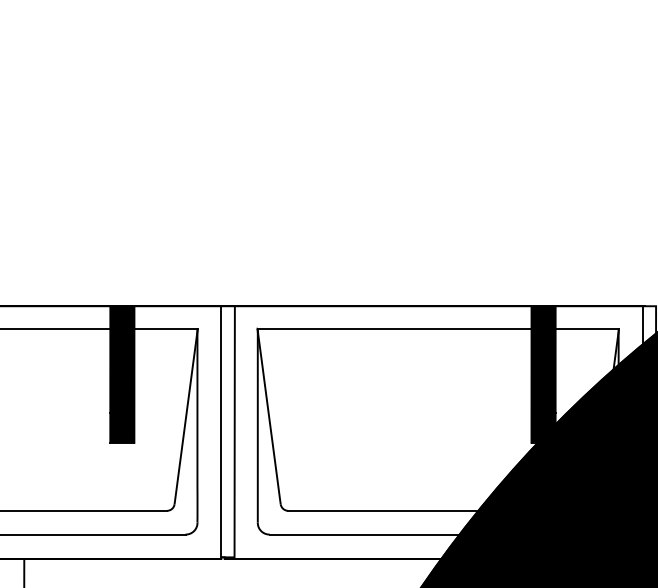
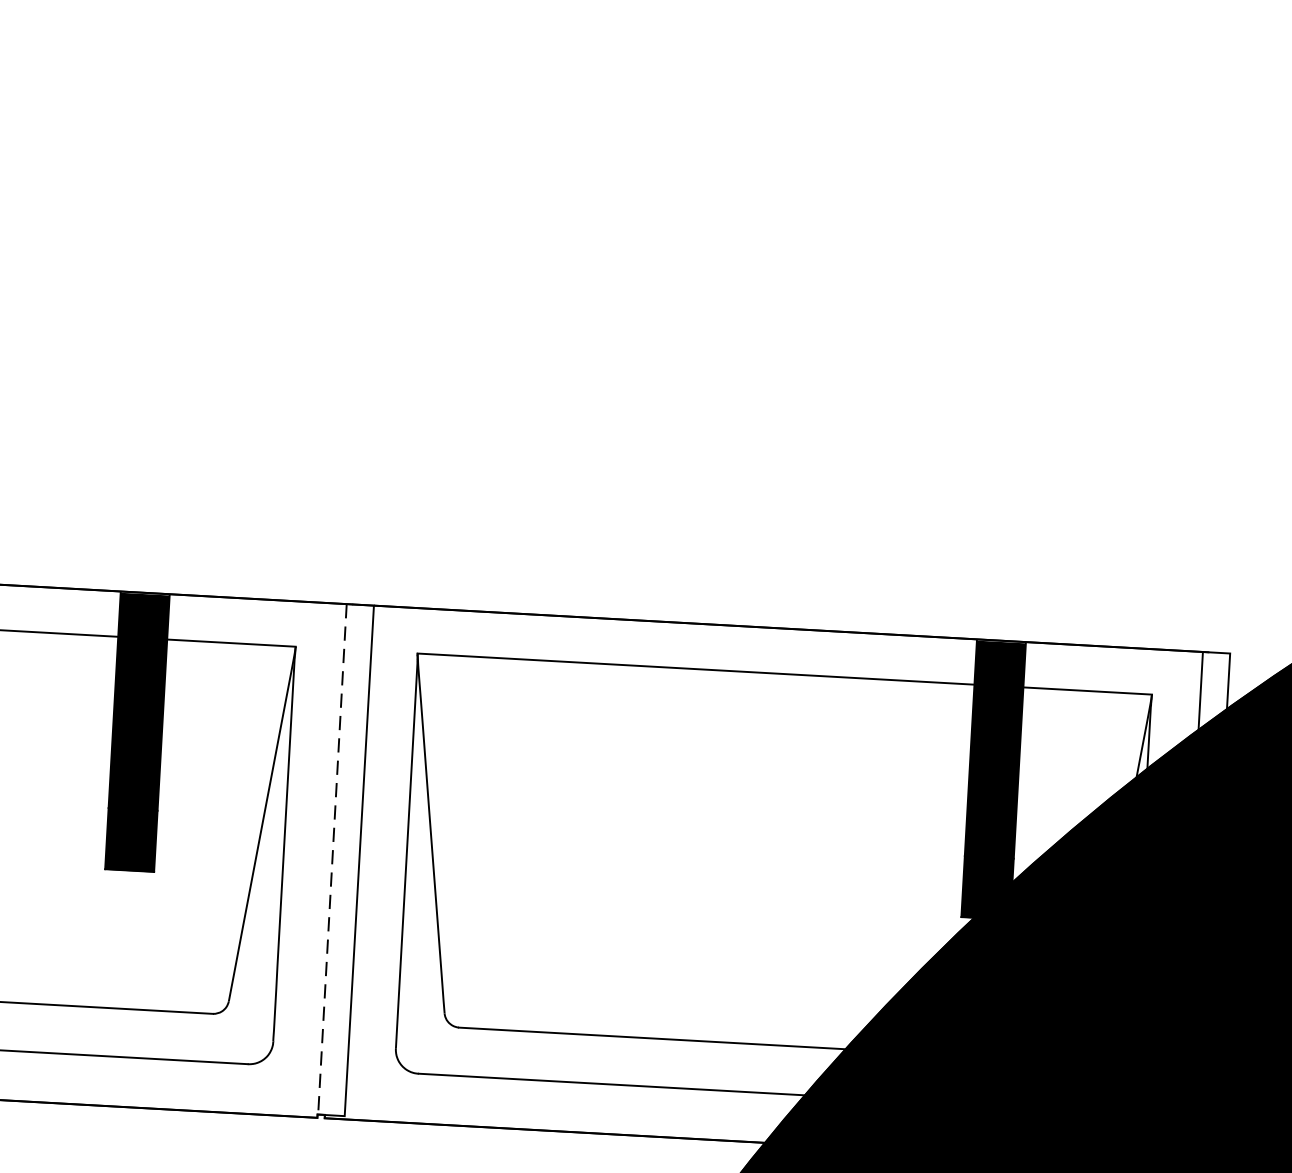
line: (221, 431) -> (332, 858), solid -> dashed

